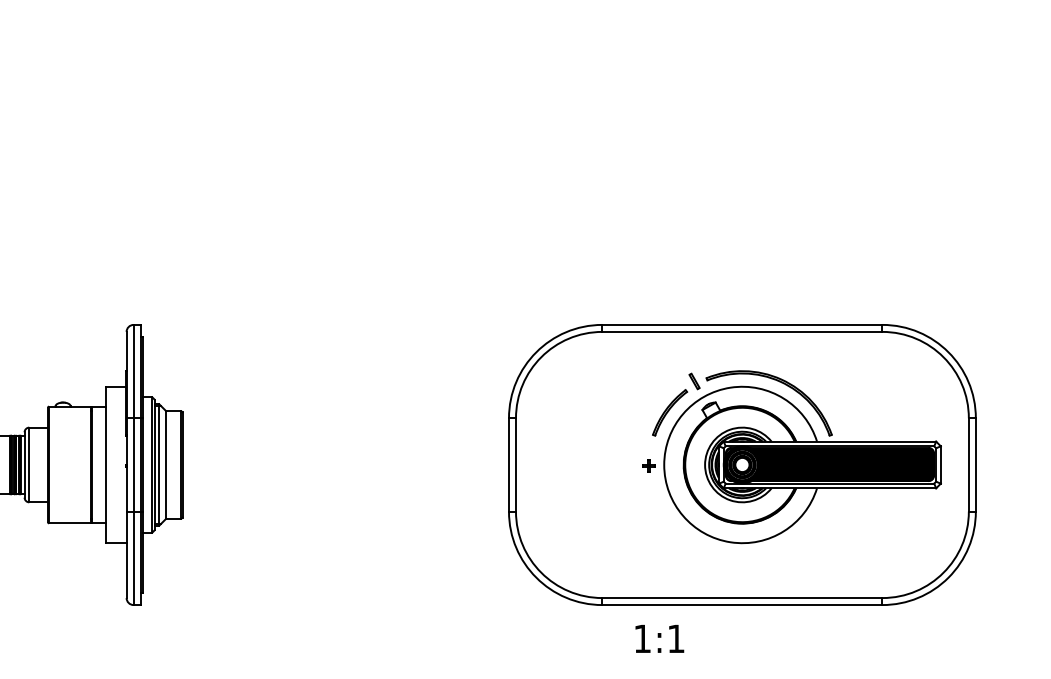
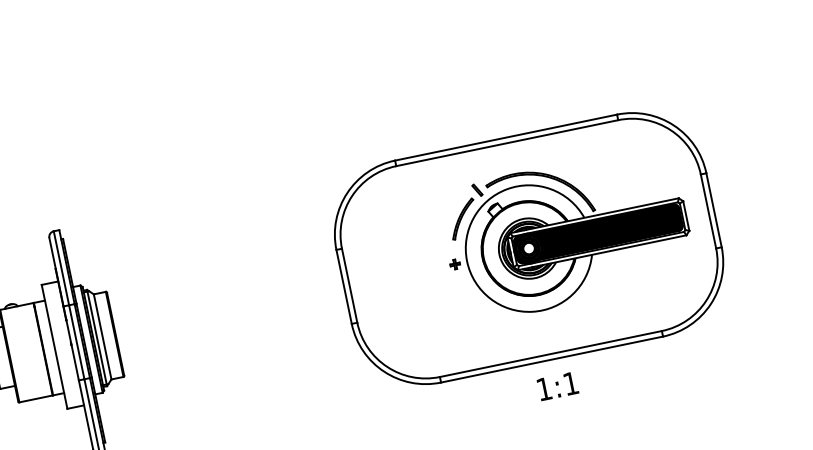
part: (742, 464) -> (529, 248), moved
text: (659, 638) -> (557, 386), moved

